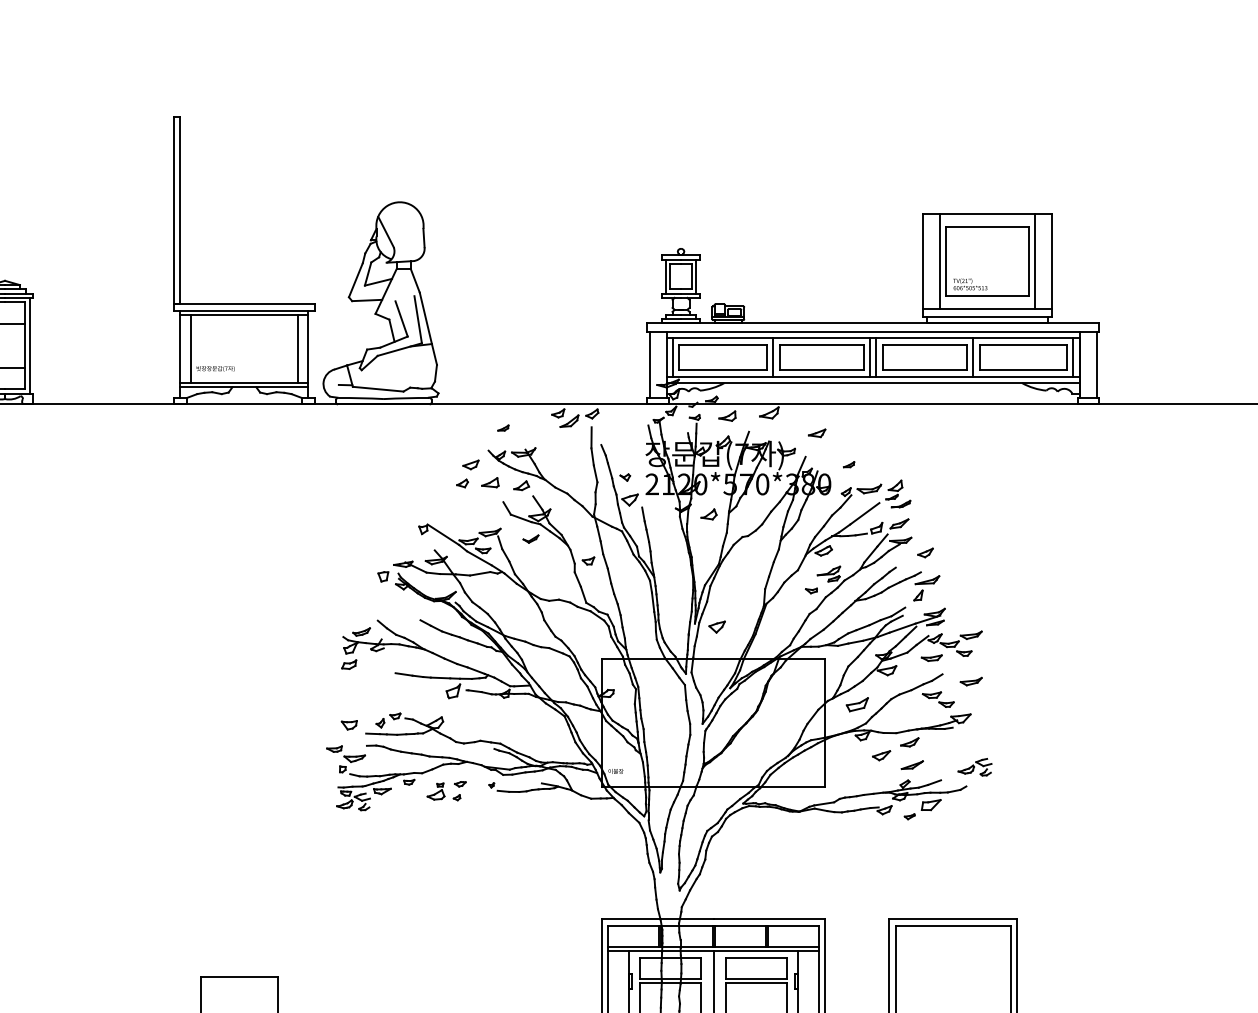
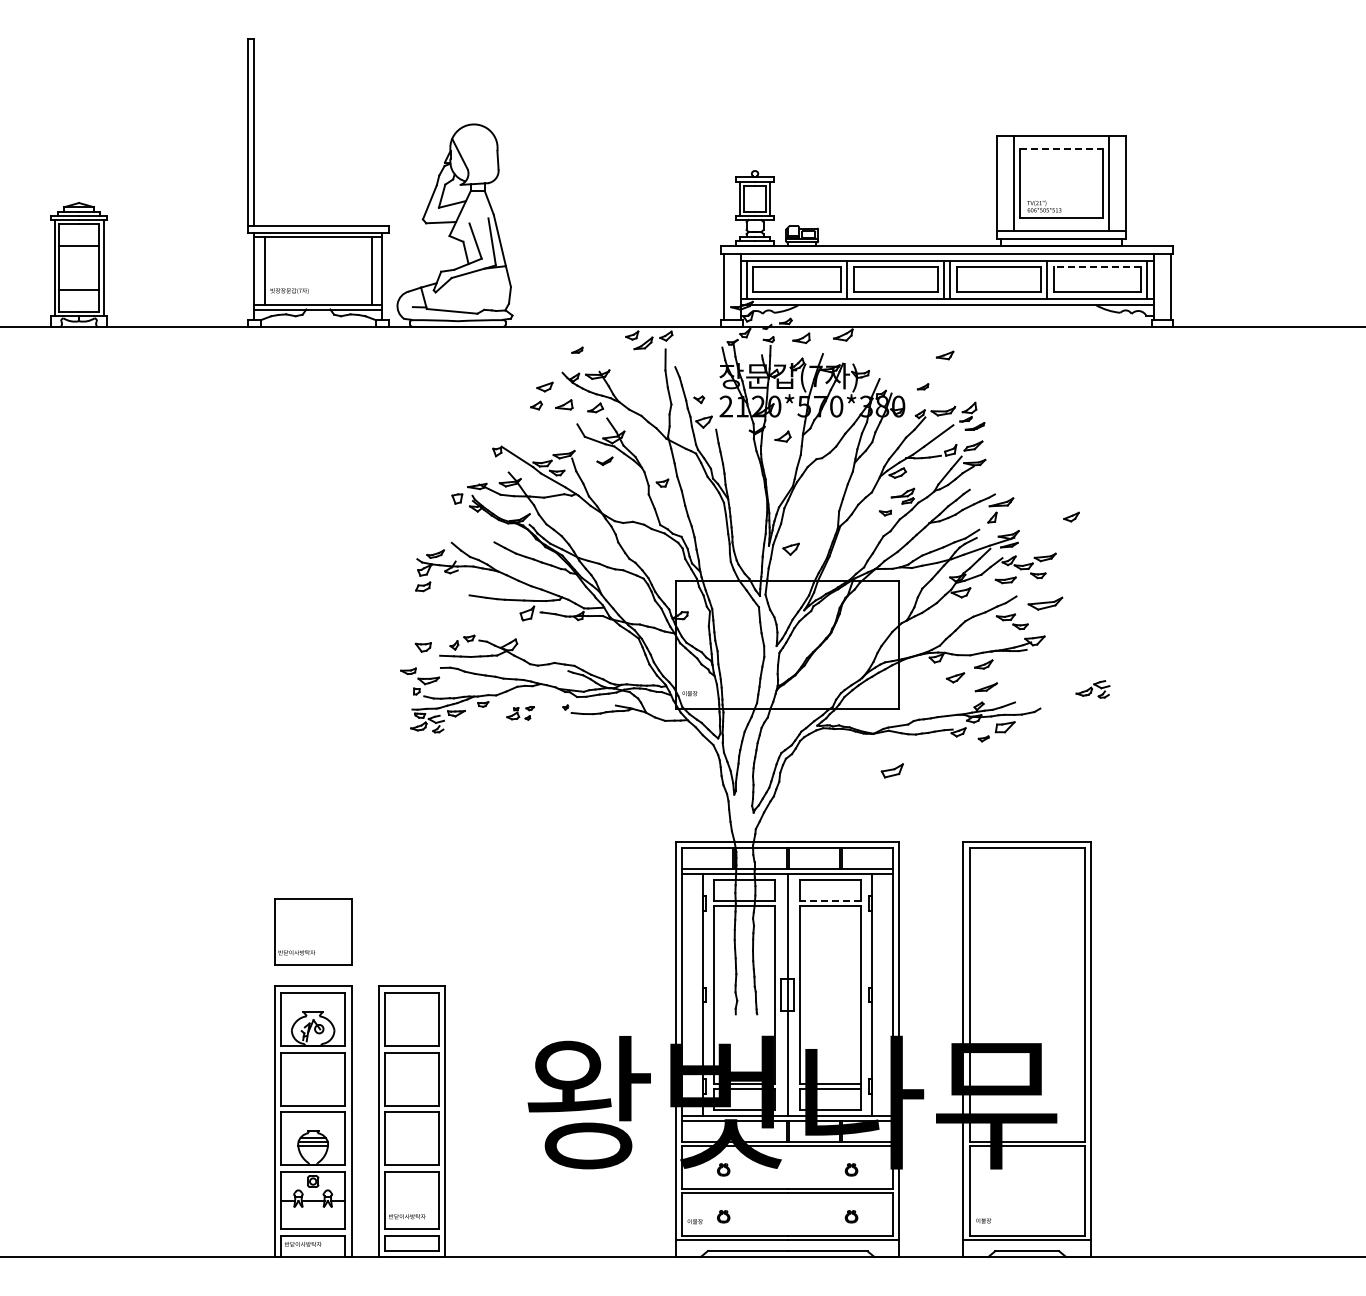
line: (987, 227) -> (1061, 149), solid -> dashed
line: (1023, 344) -> (1097, 266), solid -> dashed
part: (816, 433) -> (944, 355), moved
part: (925, 552) -> (1071, 516), moved
part: (970, 681) -> (1044, 603), size x1.6
part: (856, 704) -> (891, 770), moved
part: (974, 767) -> (1092, 689), moved
part: (446, 791) -> (520, 713), size x0.7
line: (756, 979) -> (830, 901), solid -> dashed

